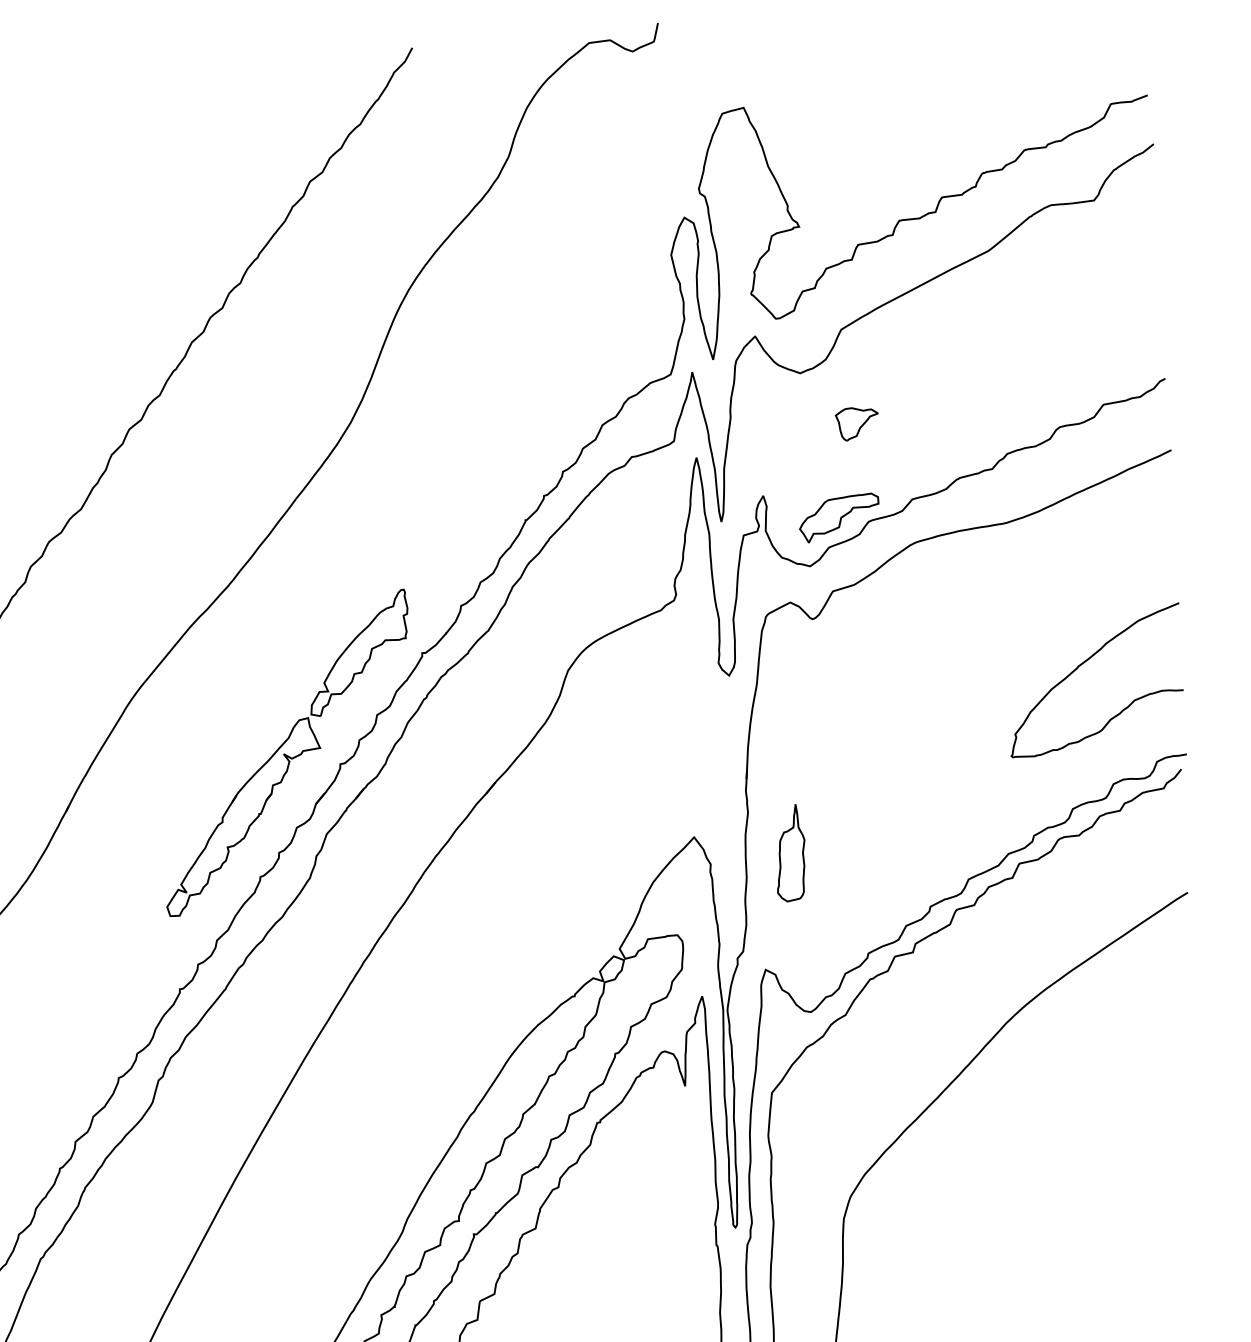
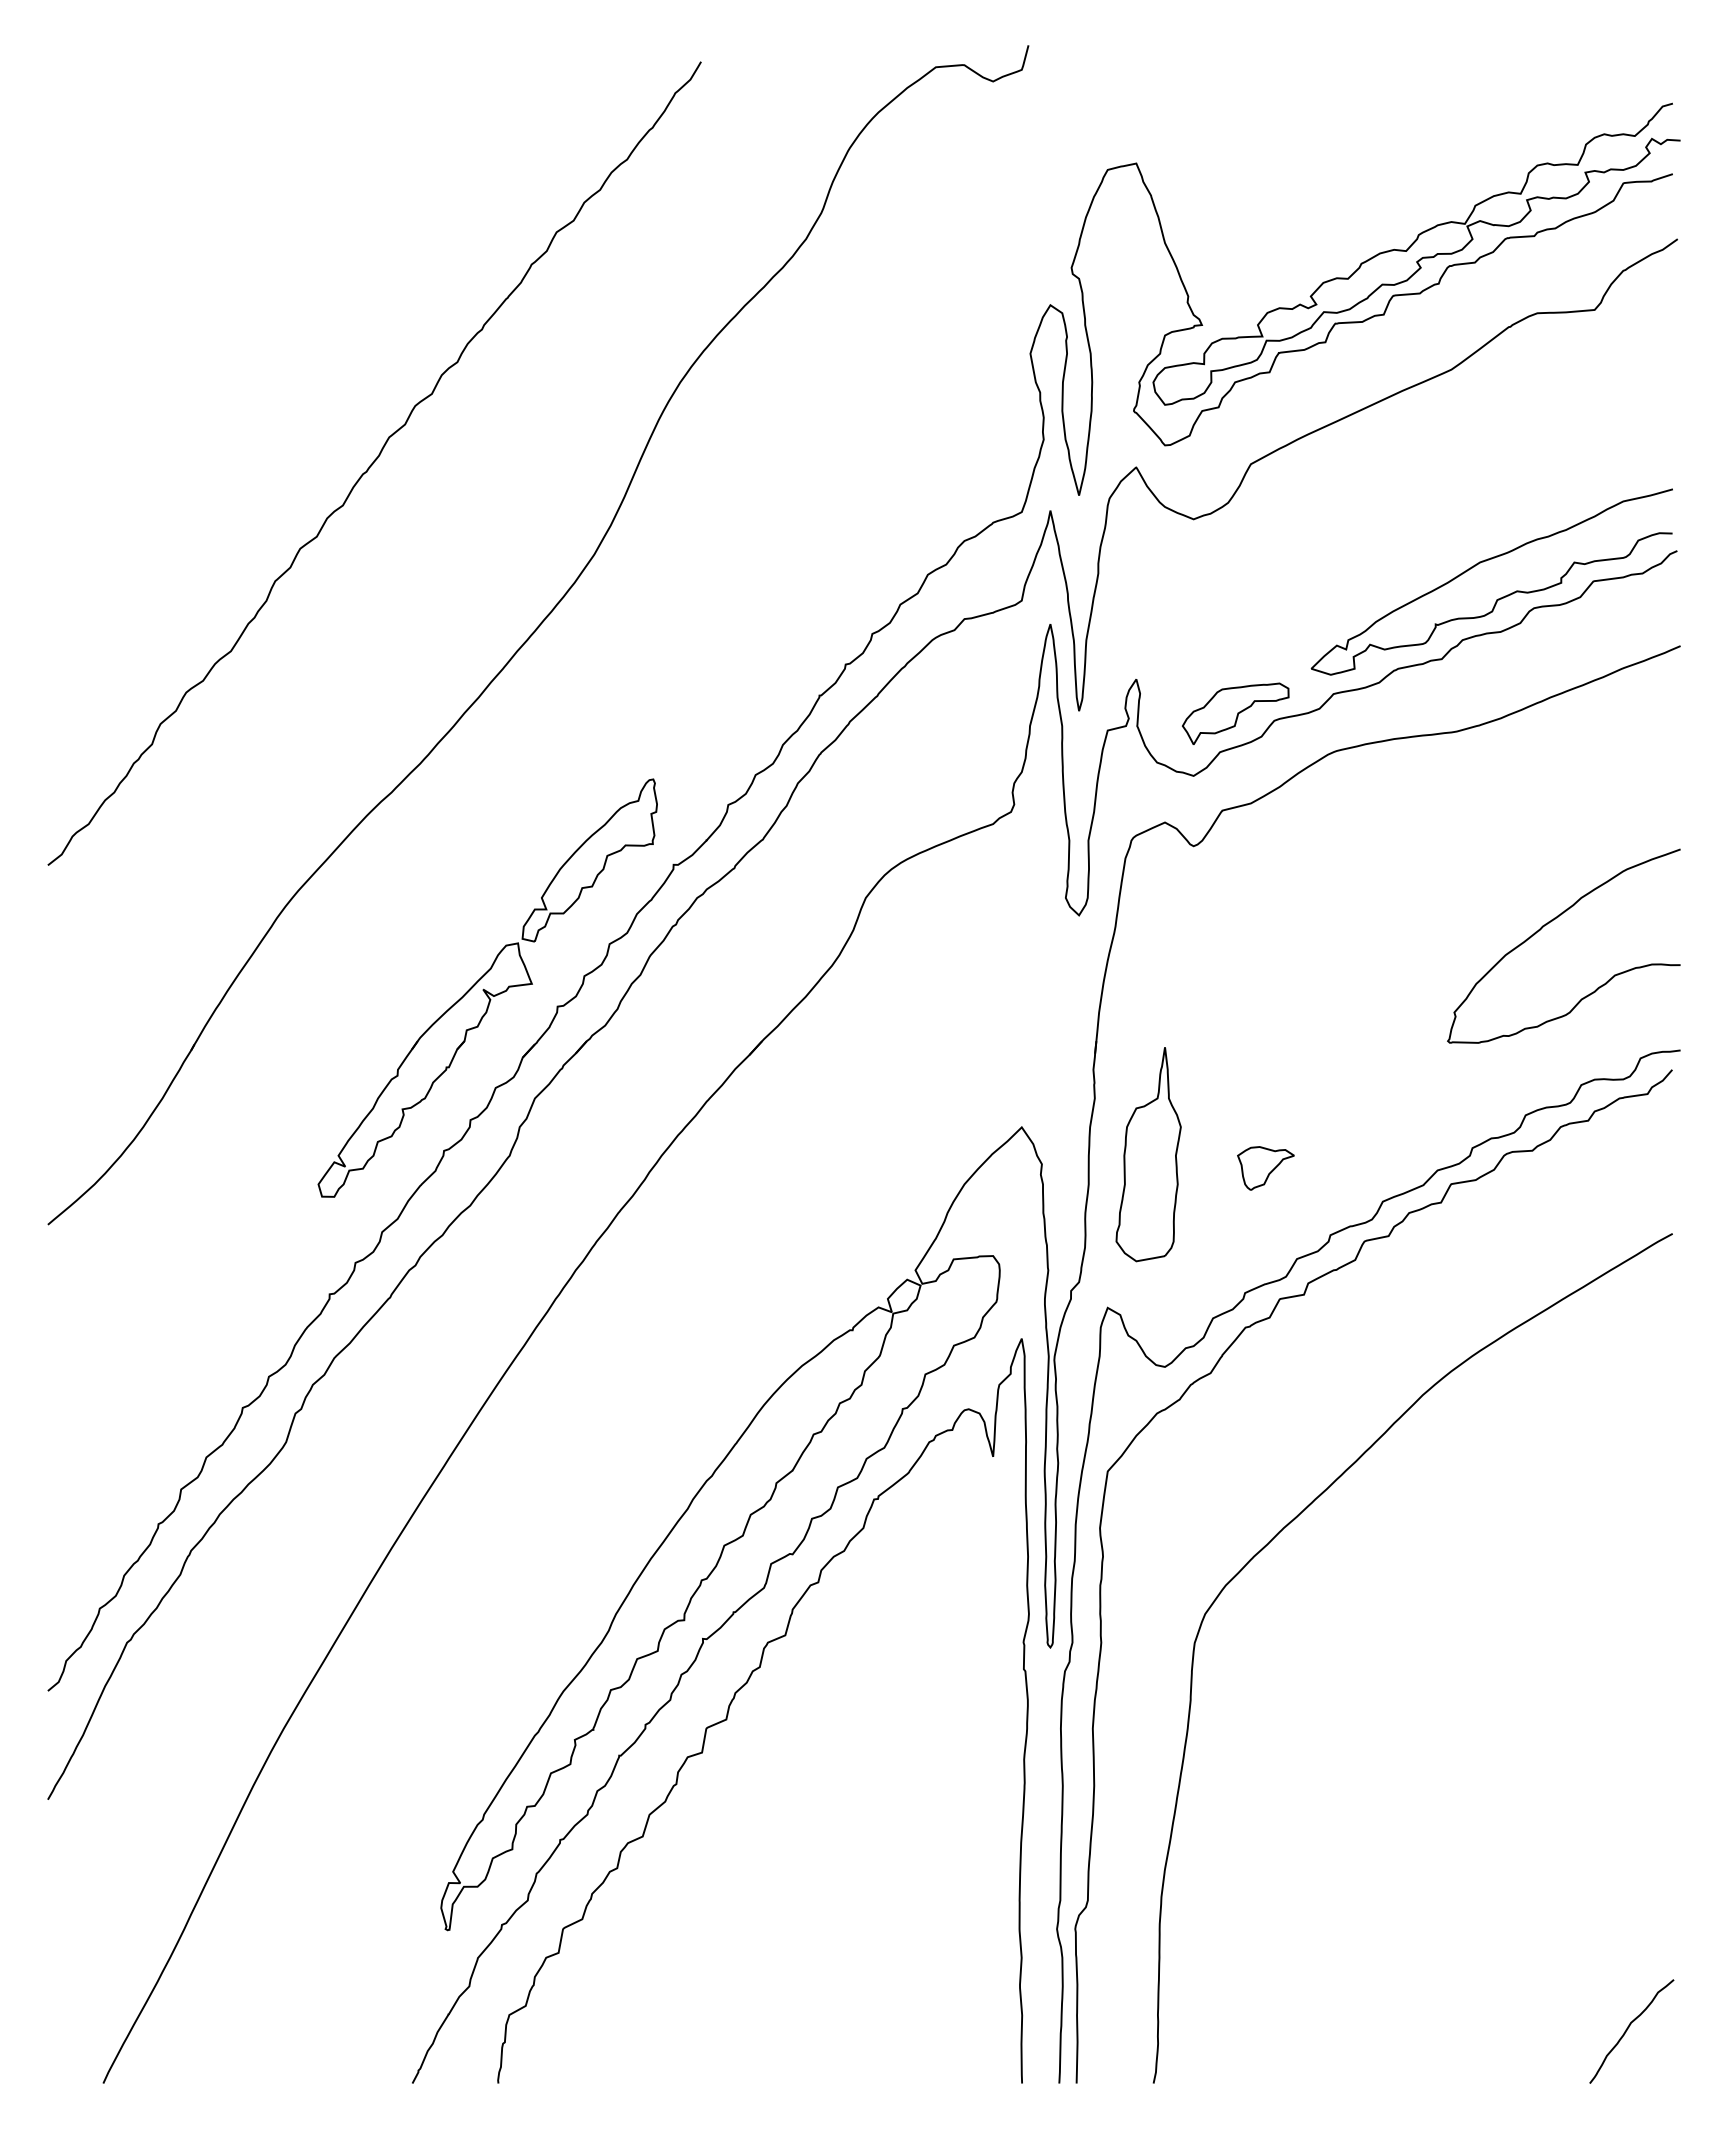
curve: (959, 169) -> (1418, 259), added
curve: (1034, 420) -> (1500, 597), added
part: (857, 424) -> (1265, 1168), moved
part: (790, 852) -> (1148, 1154), size x1.67

